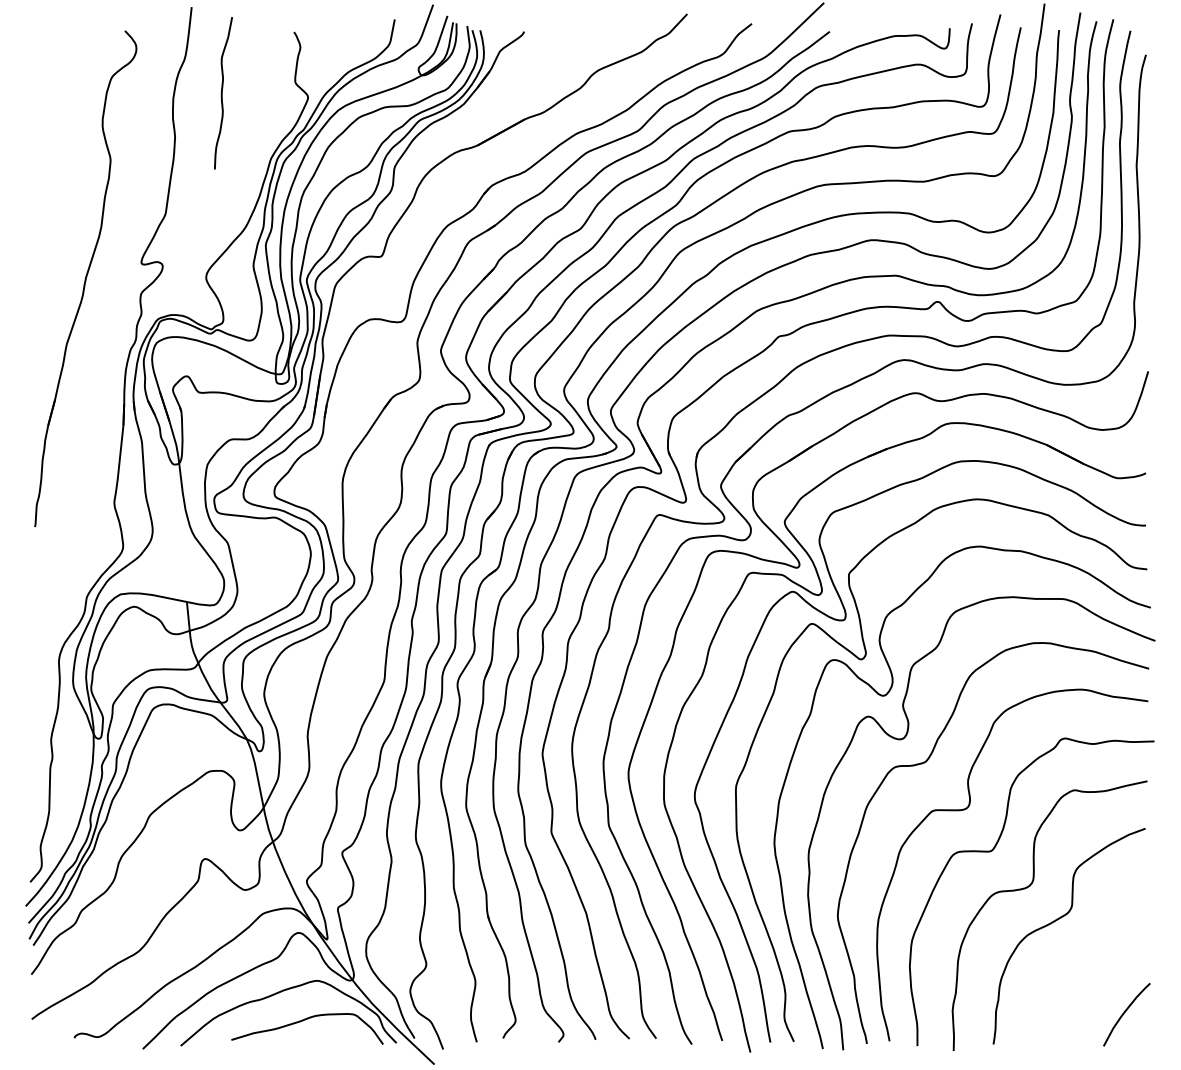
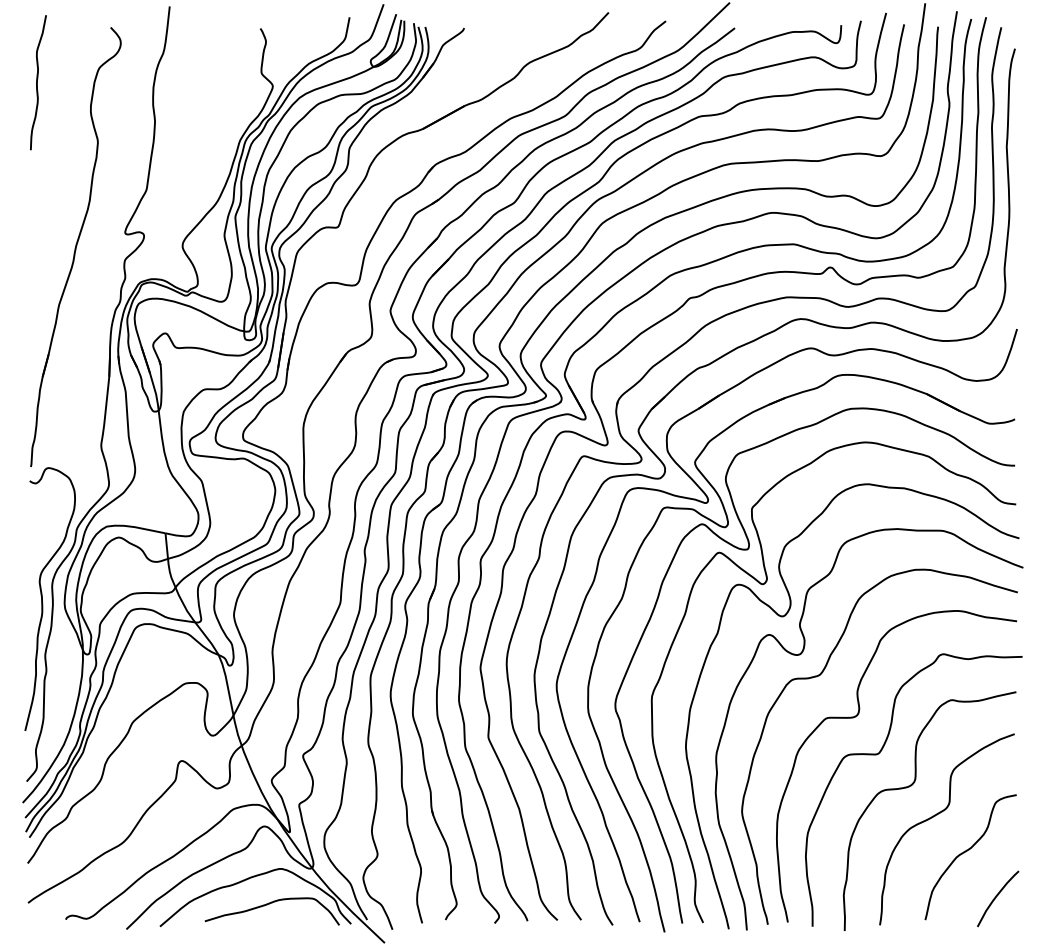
curve: (222, 93) -> (37, 82), moved
curve: (48, 676) -> (42, 599), added
curve: (1091, 961) -> (966, 851), added

